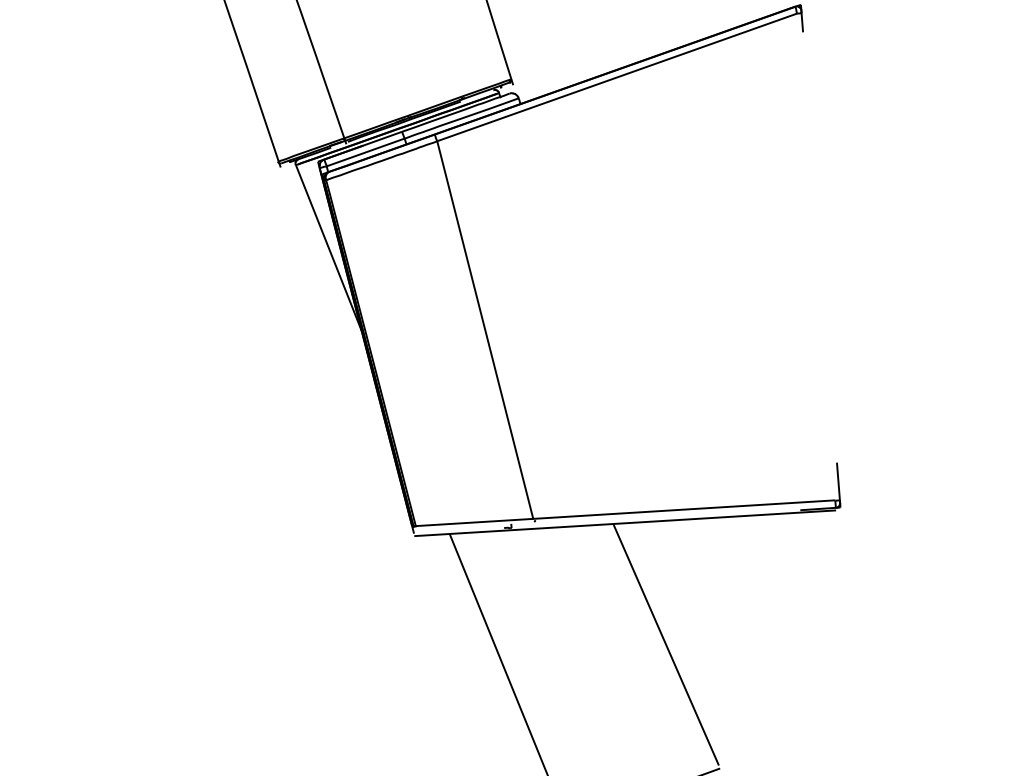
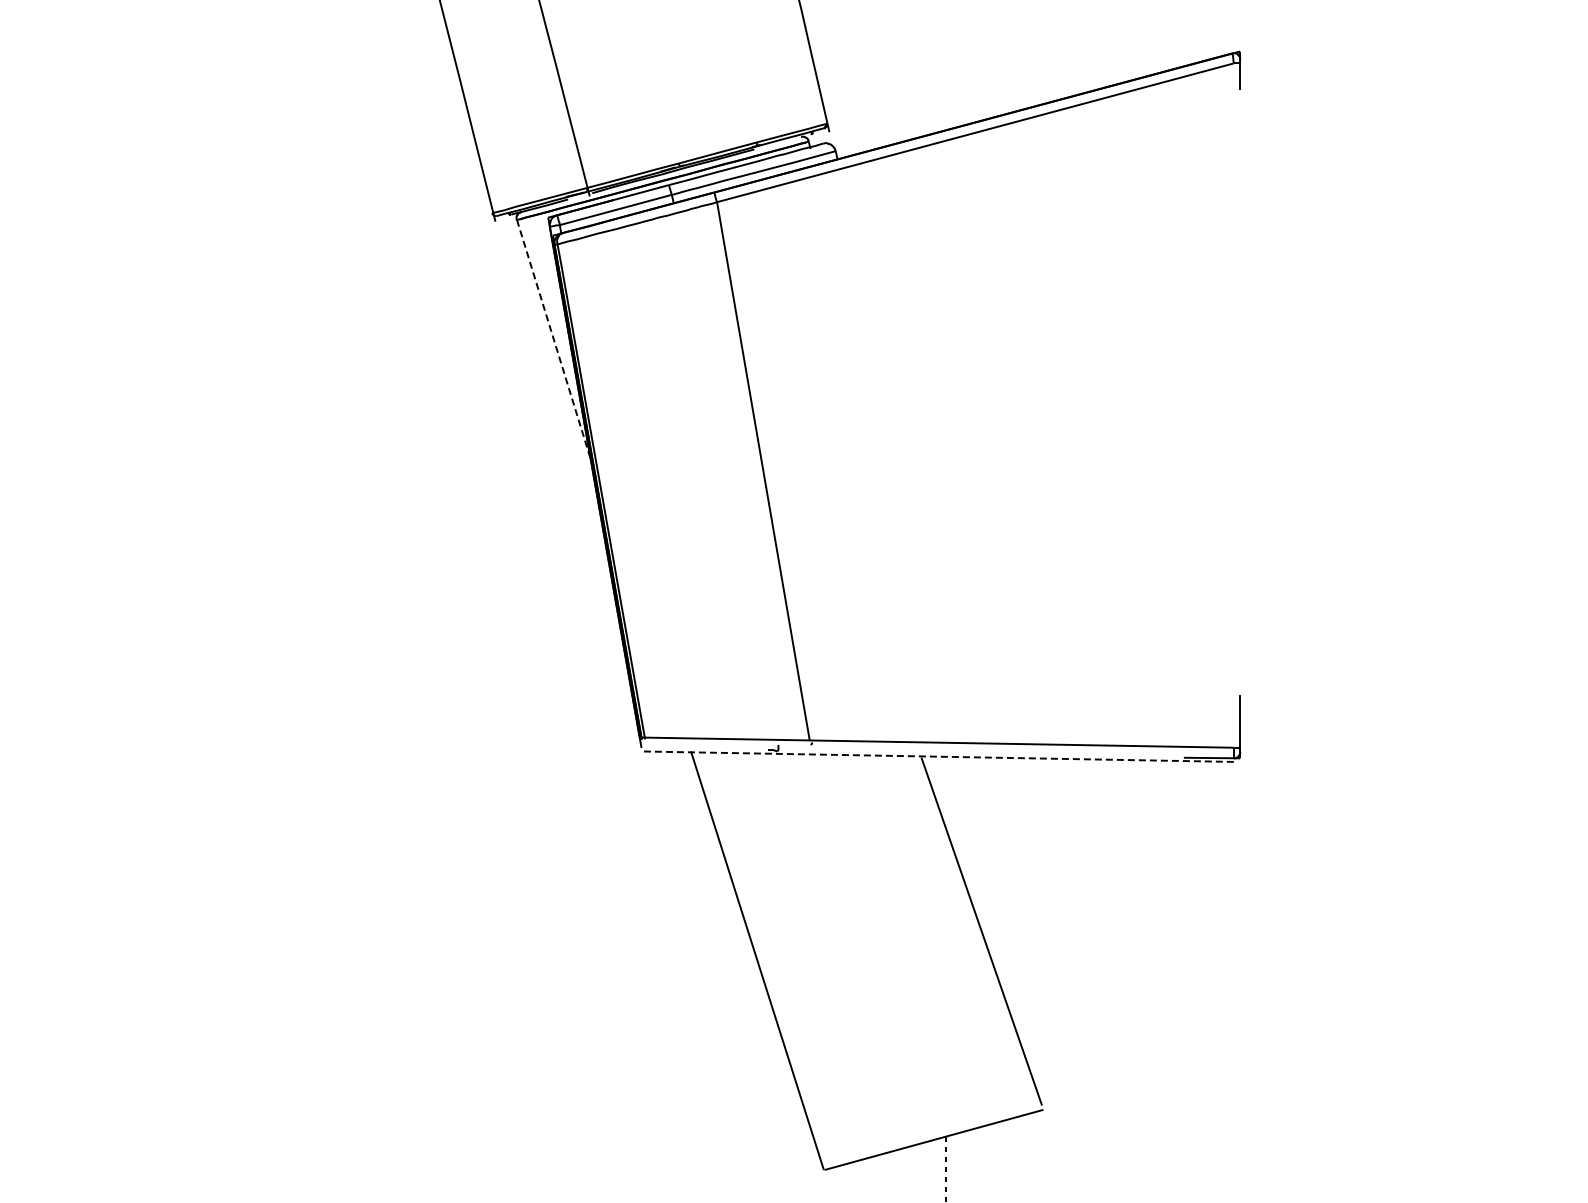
line: (329, 249) -> (554, 341), solid -> dashed
line: (625, 523) -> (937, 756), solid -> dashed

